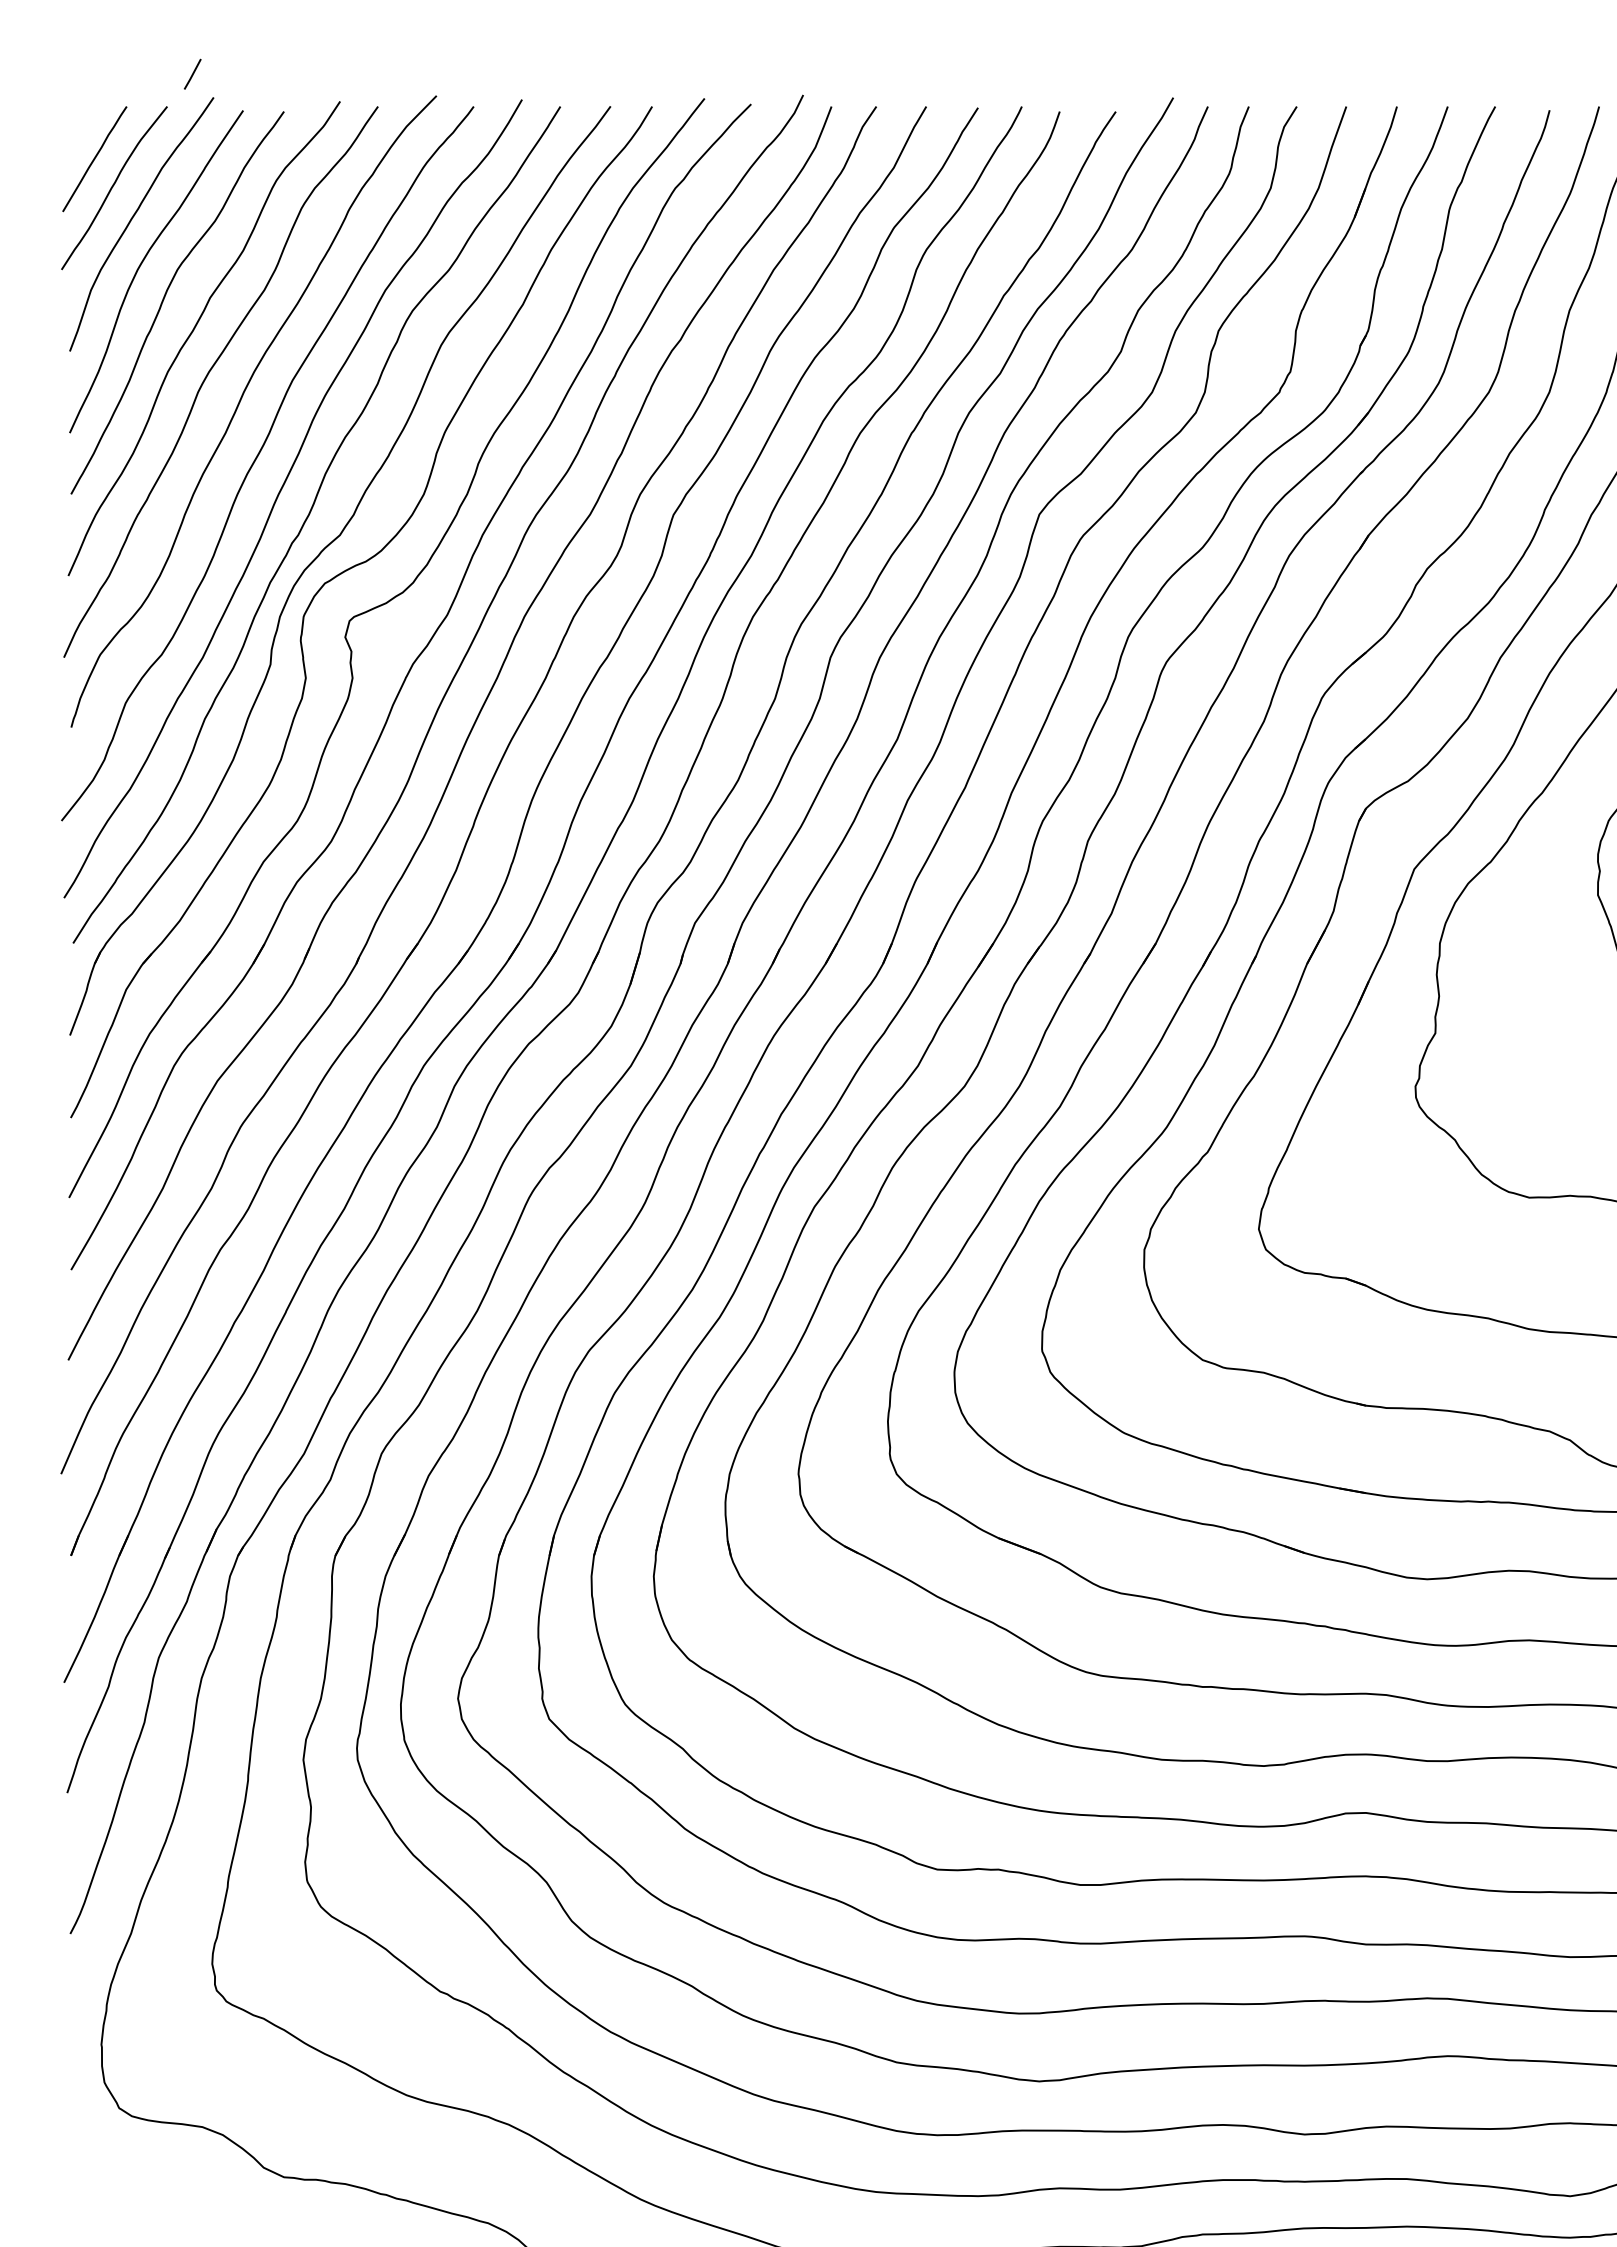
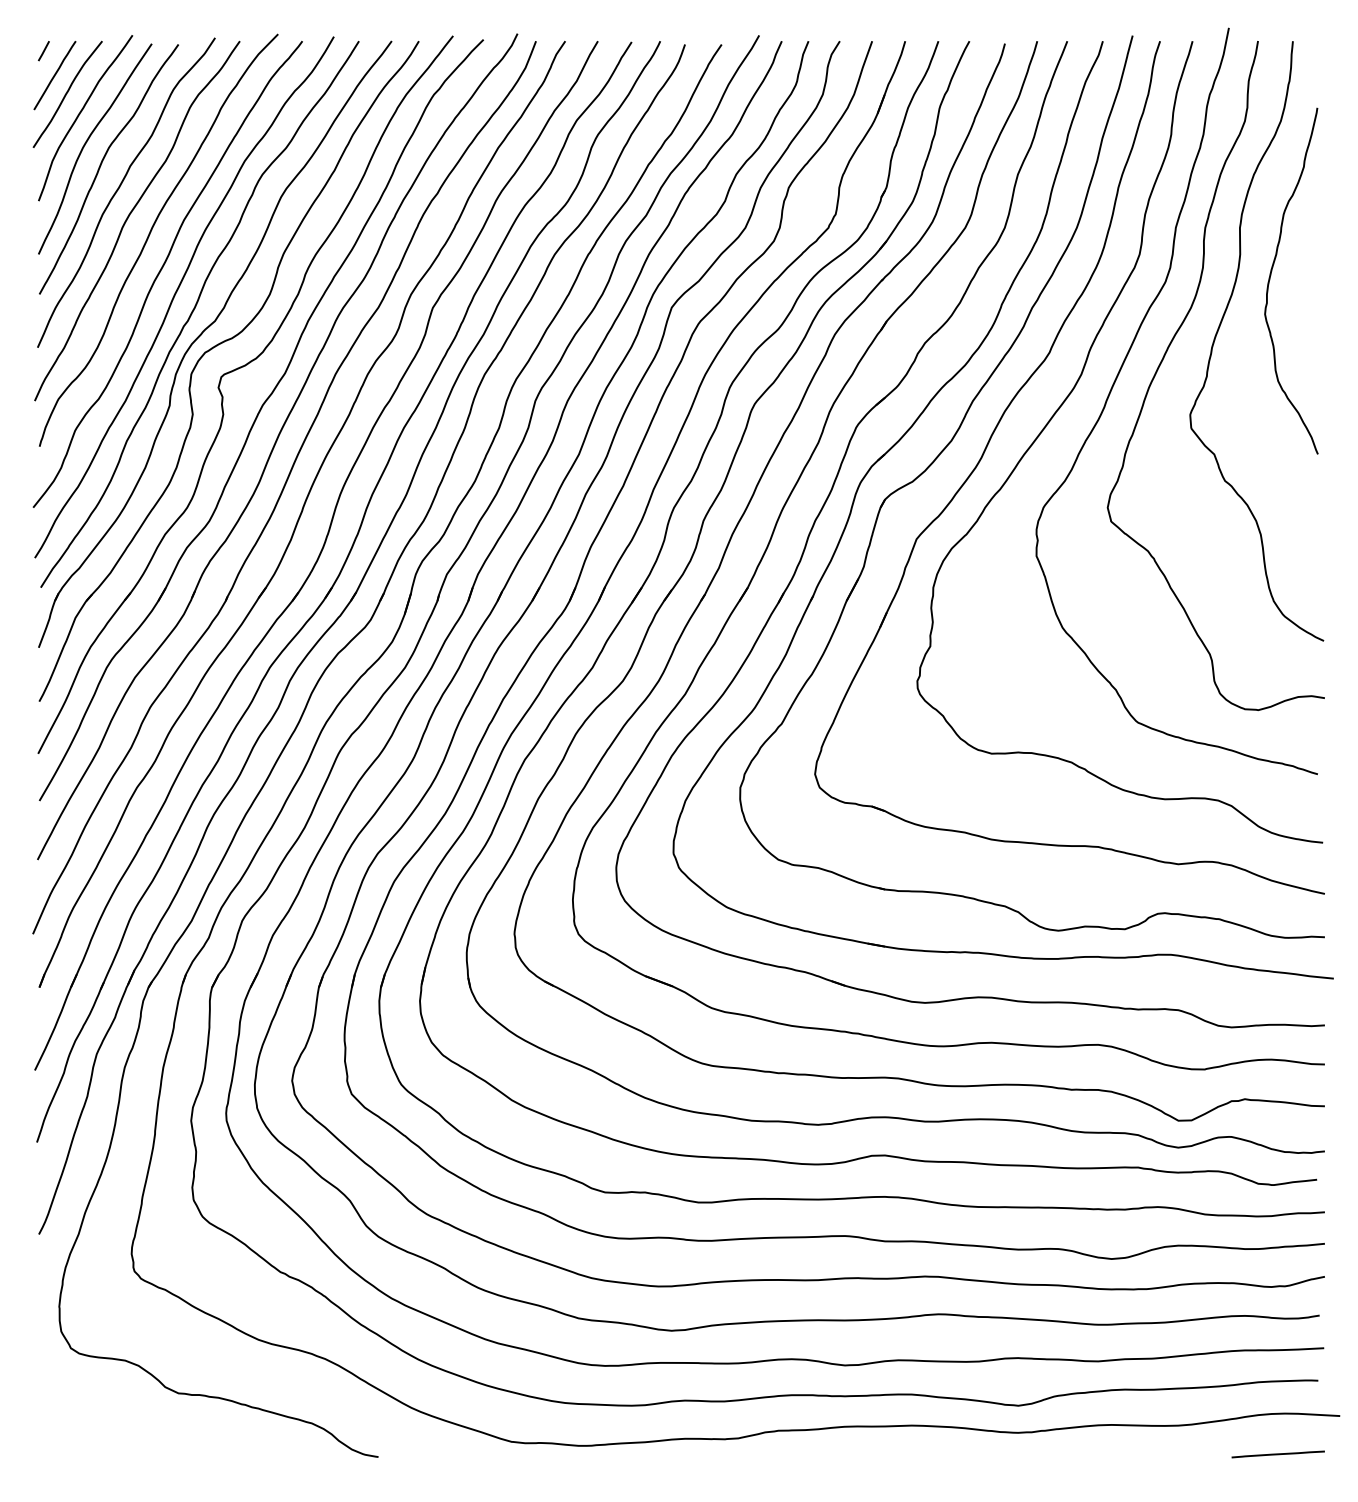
line: (192, 74) -> (43, 51), moved

